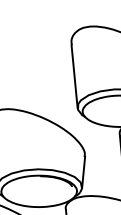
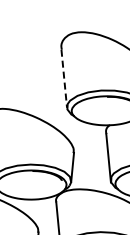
line: (74, 77) -> (64, 79), solid -> dashed

